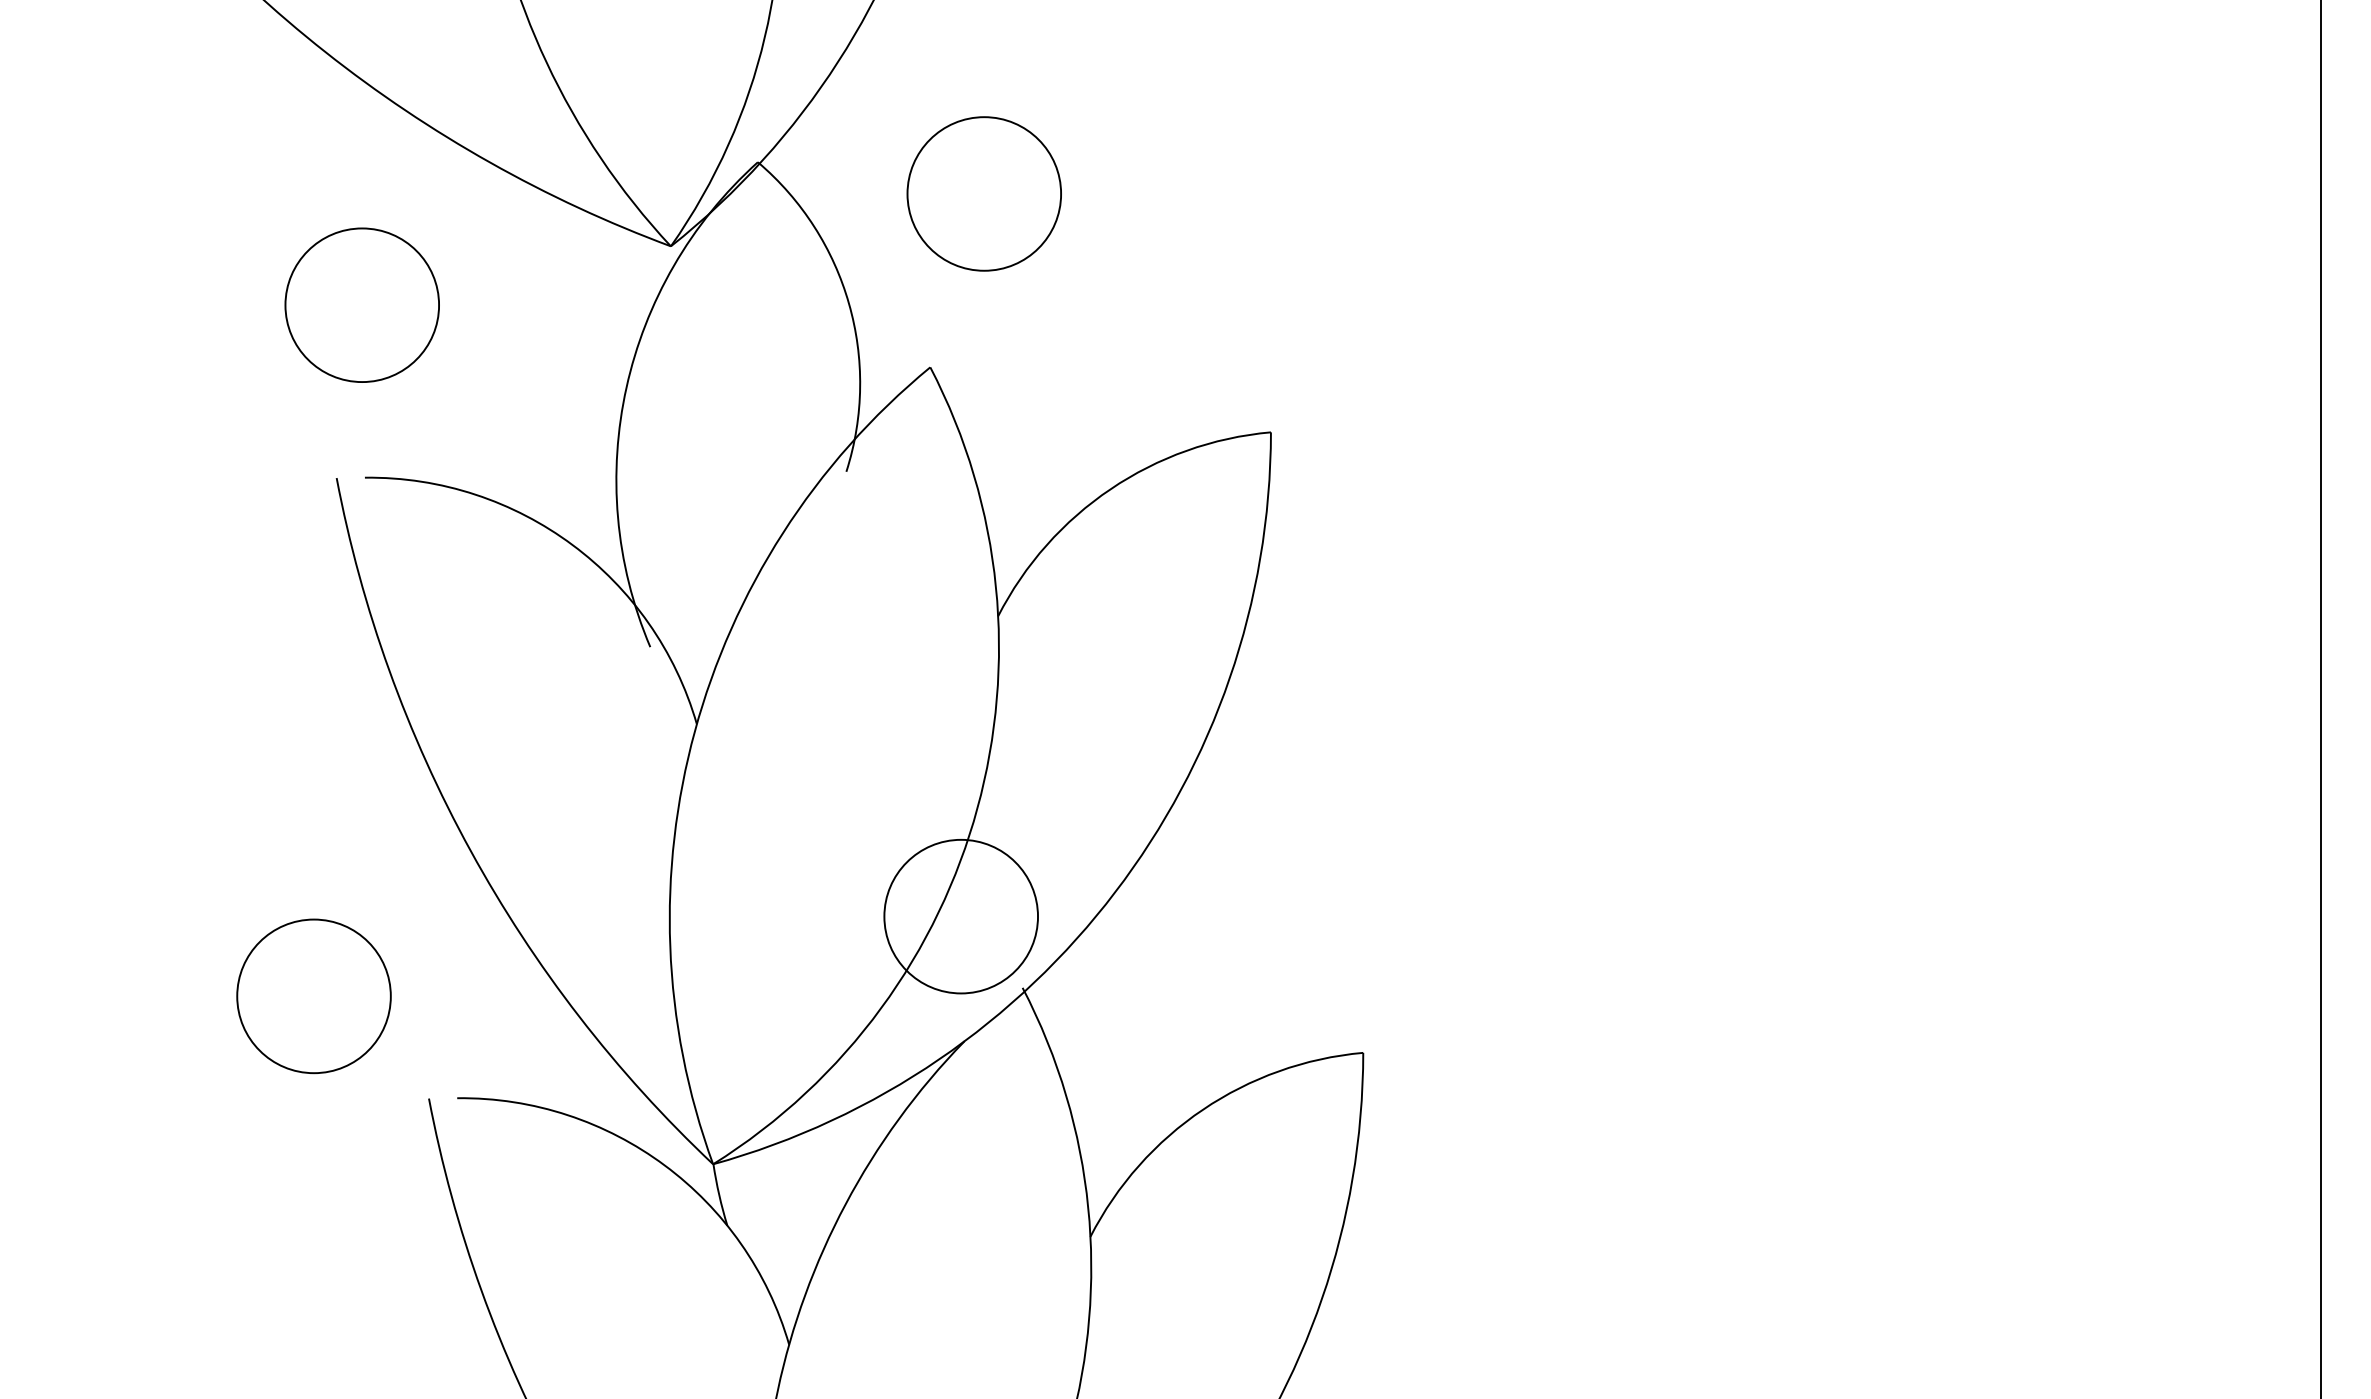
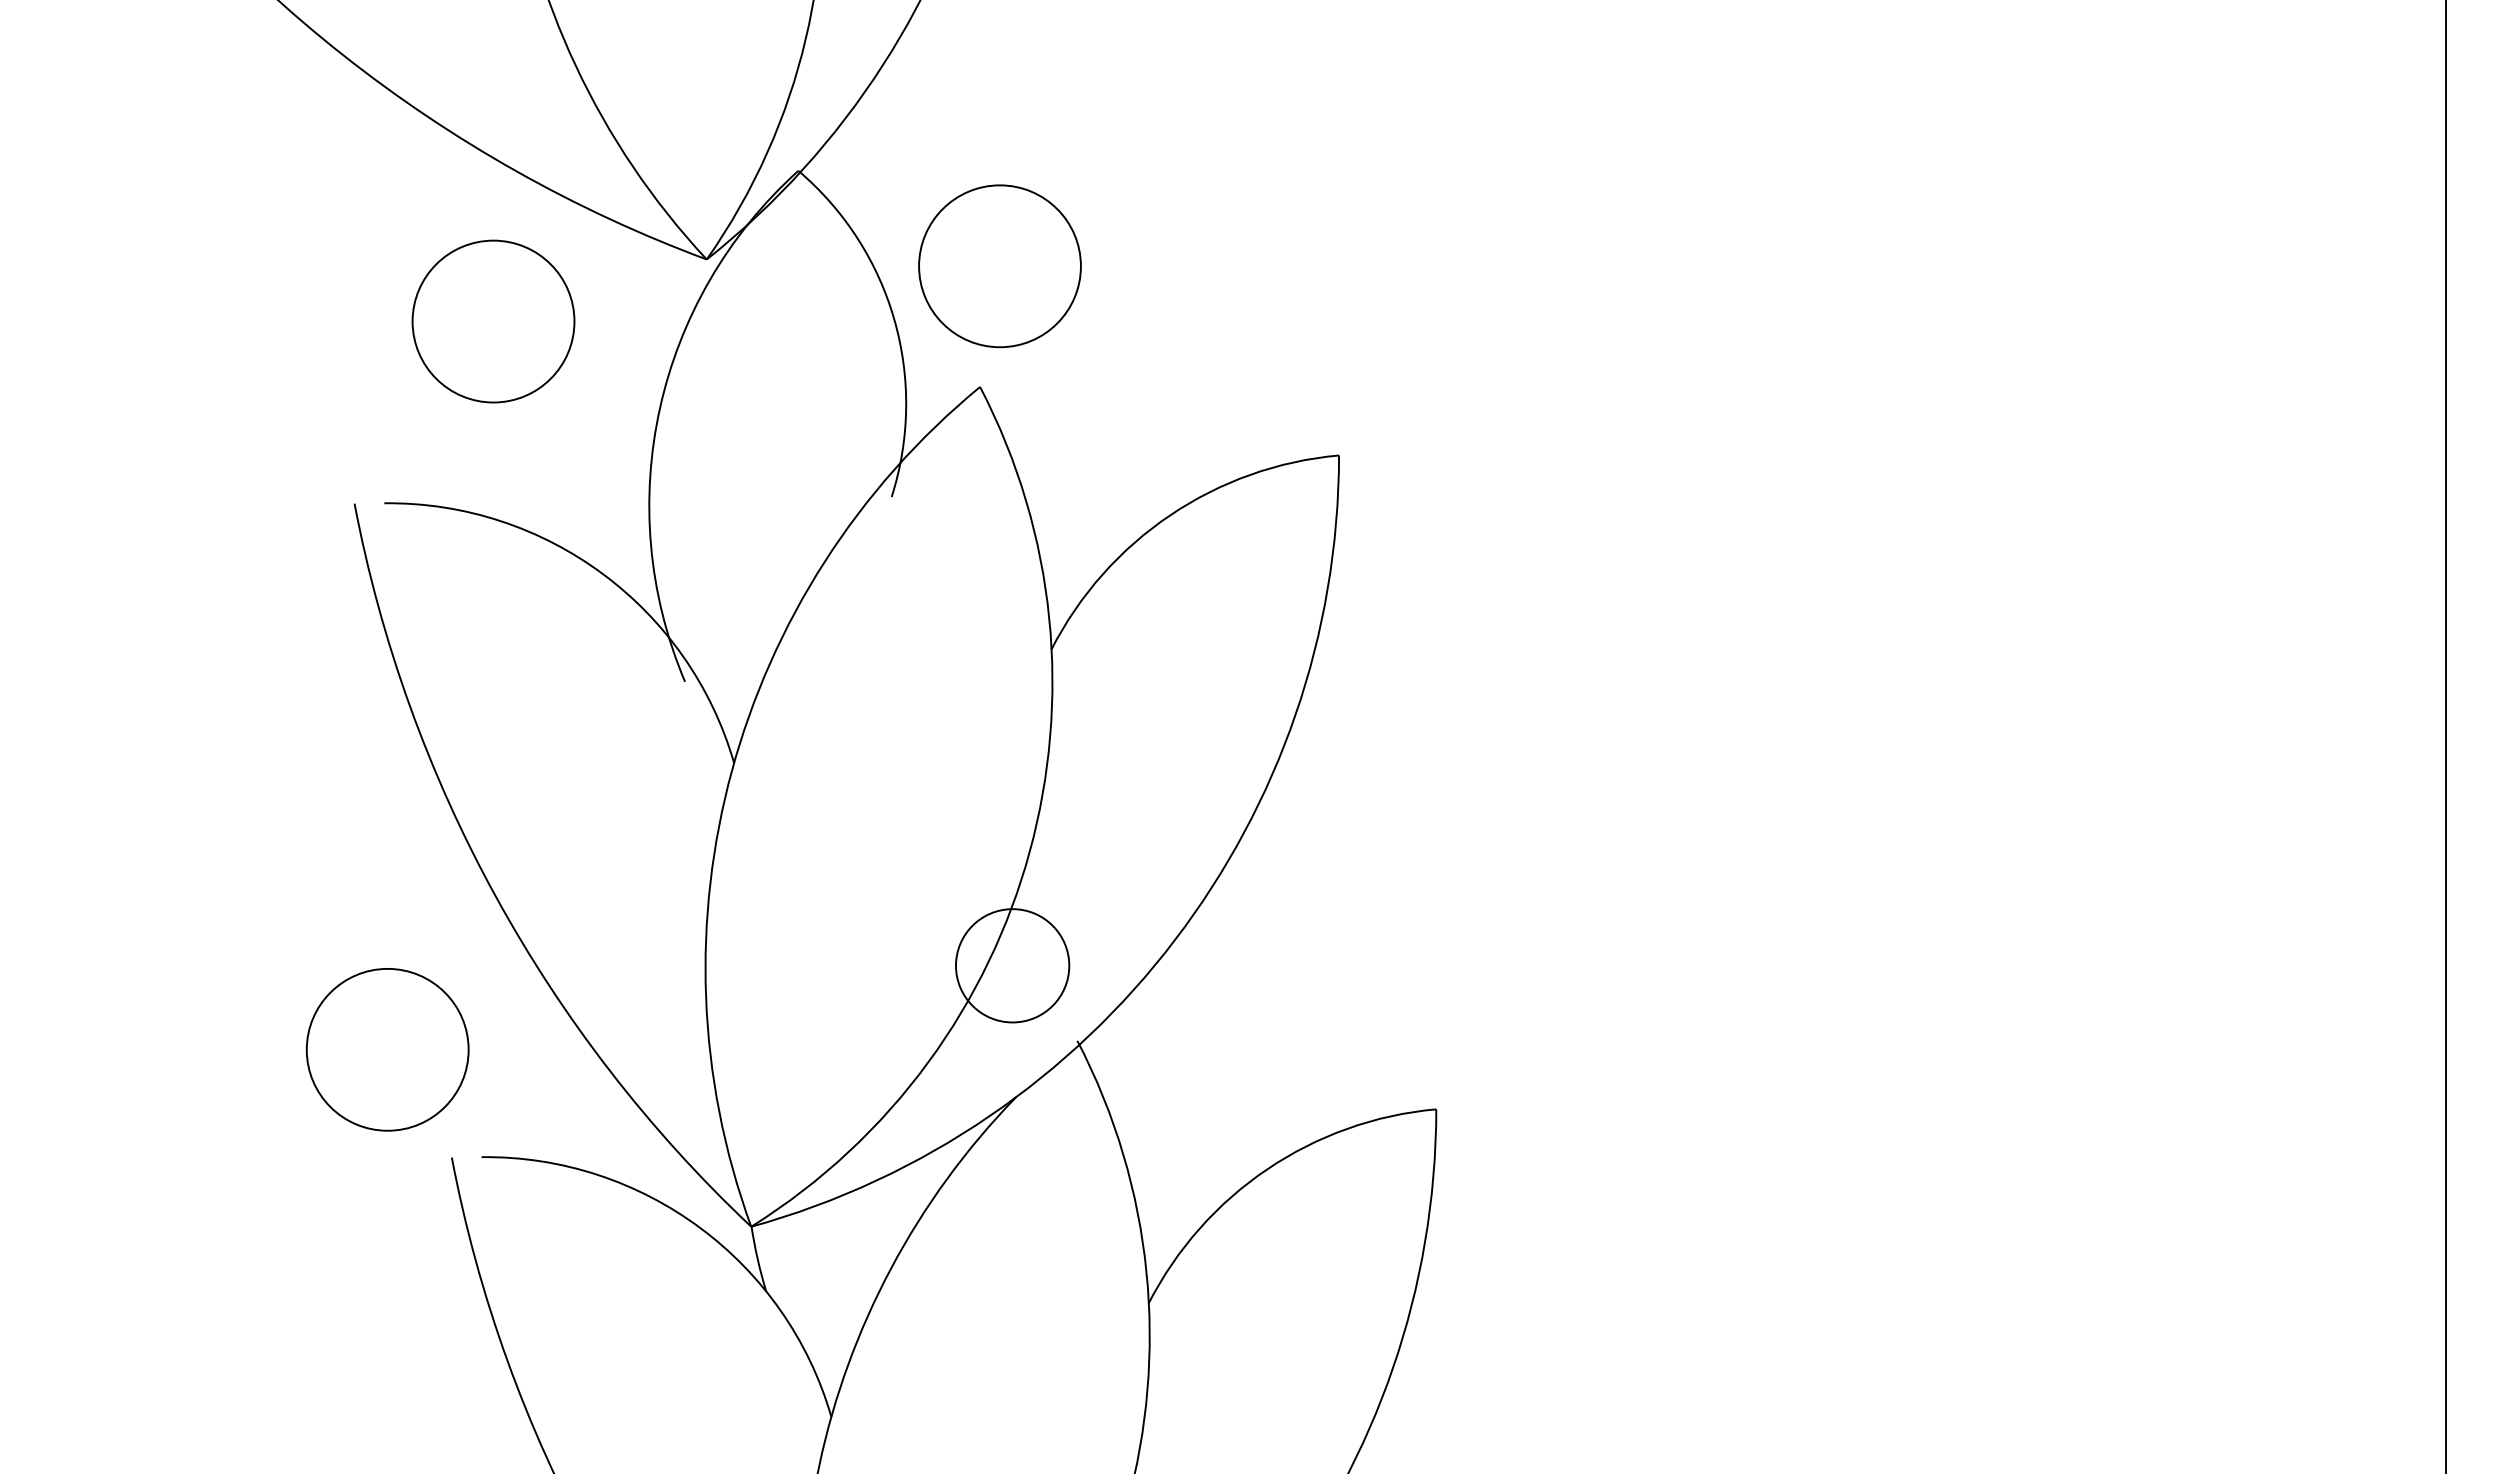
circle: (983, 194) -> (999, 266), moved
circle: (362, 305) -> (493, 321), moved
circle: (961, 916) -> (1012, 965), size x0.7
circle: (313, 996) -> (387, 1049), moved

